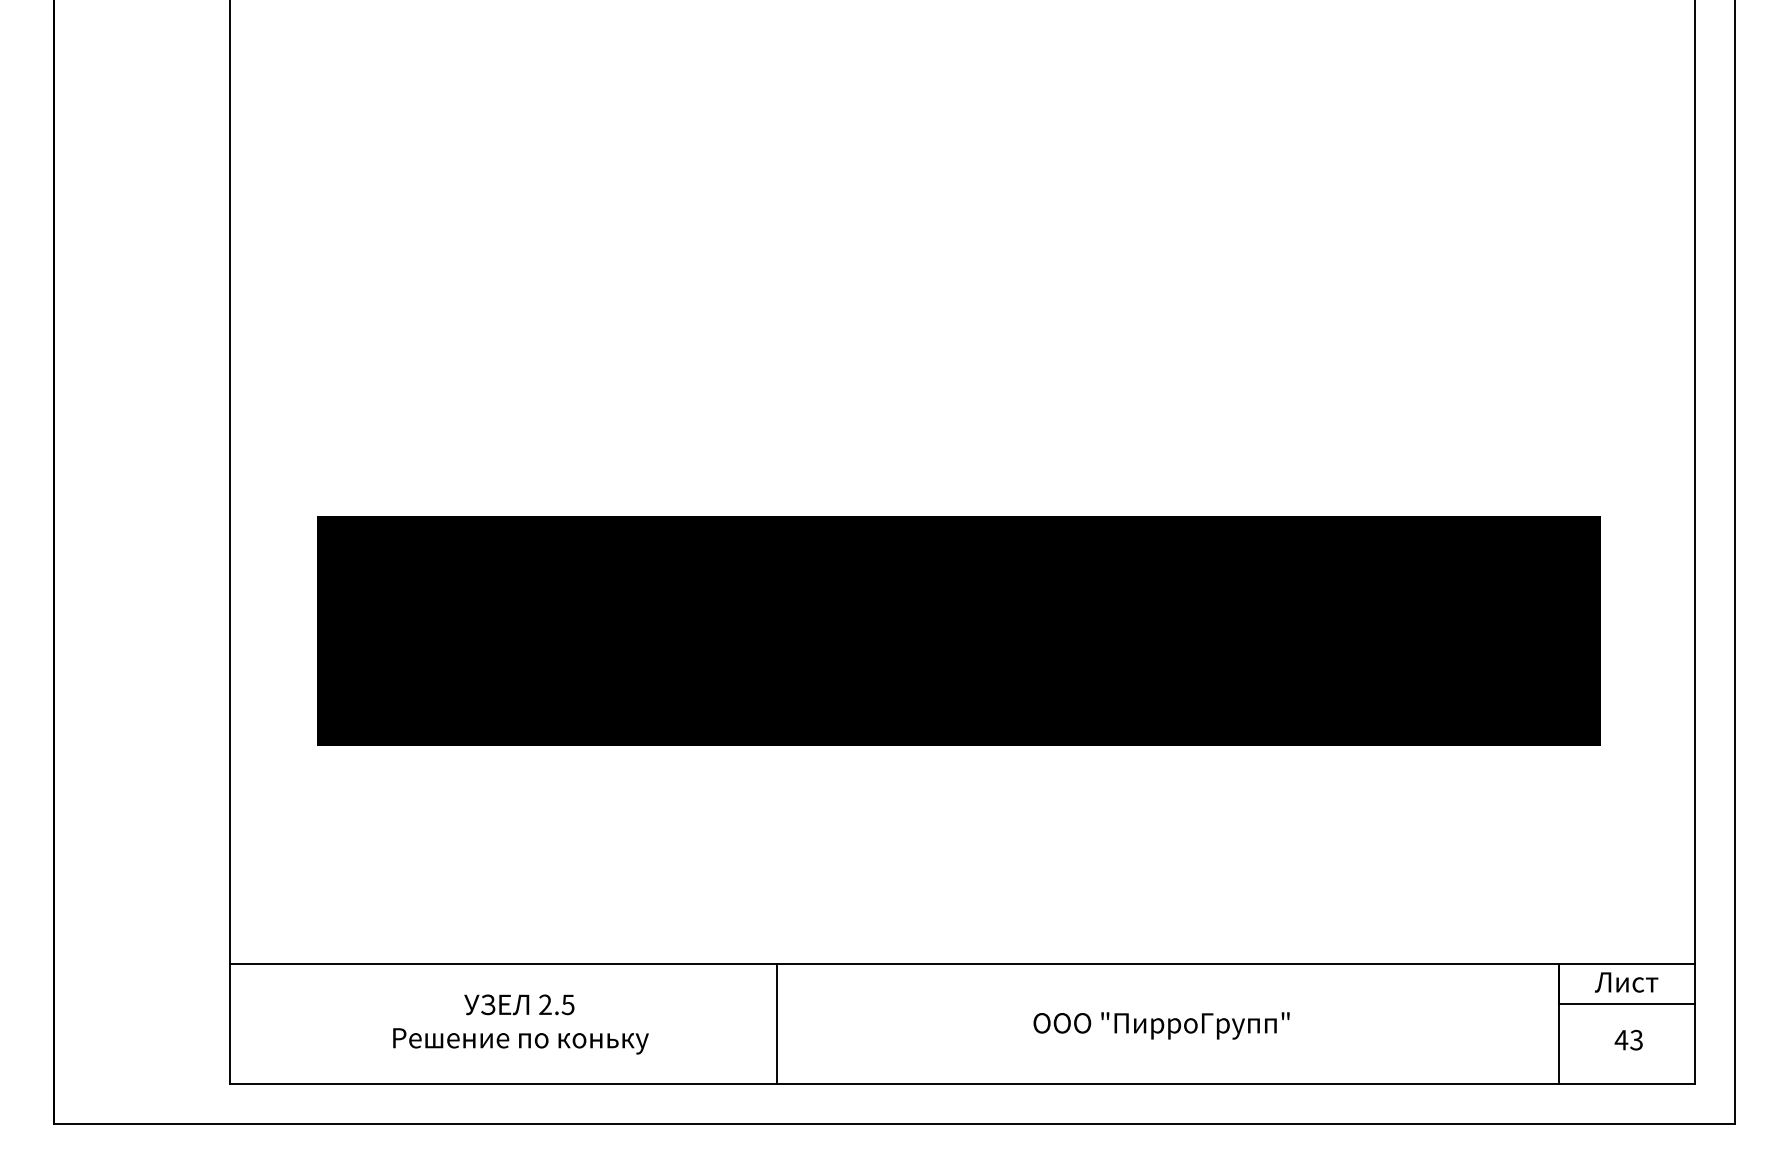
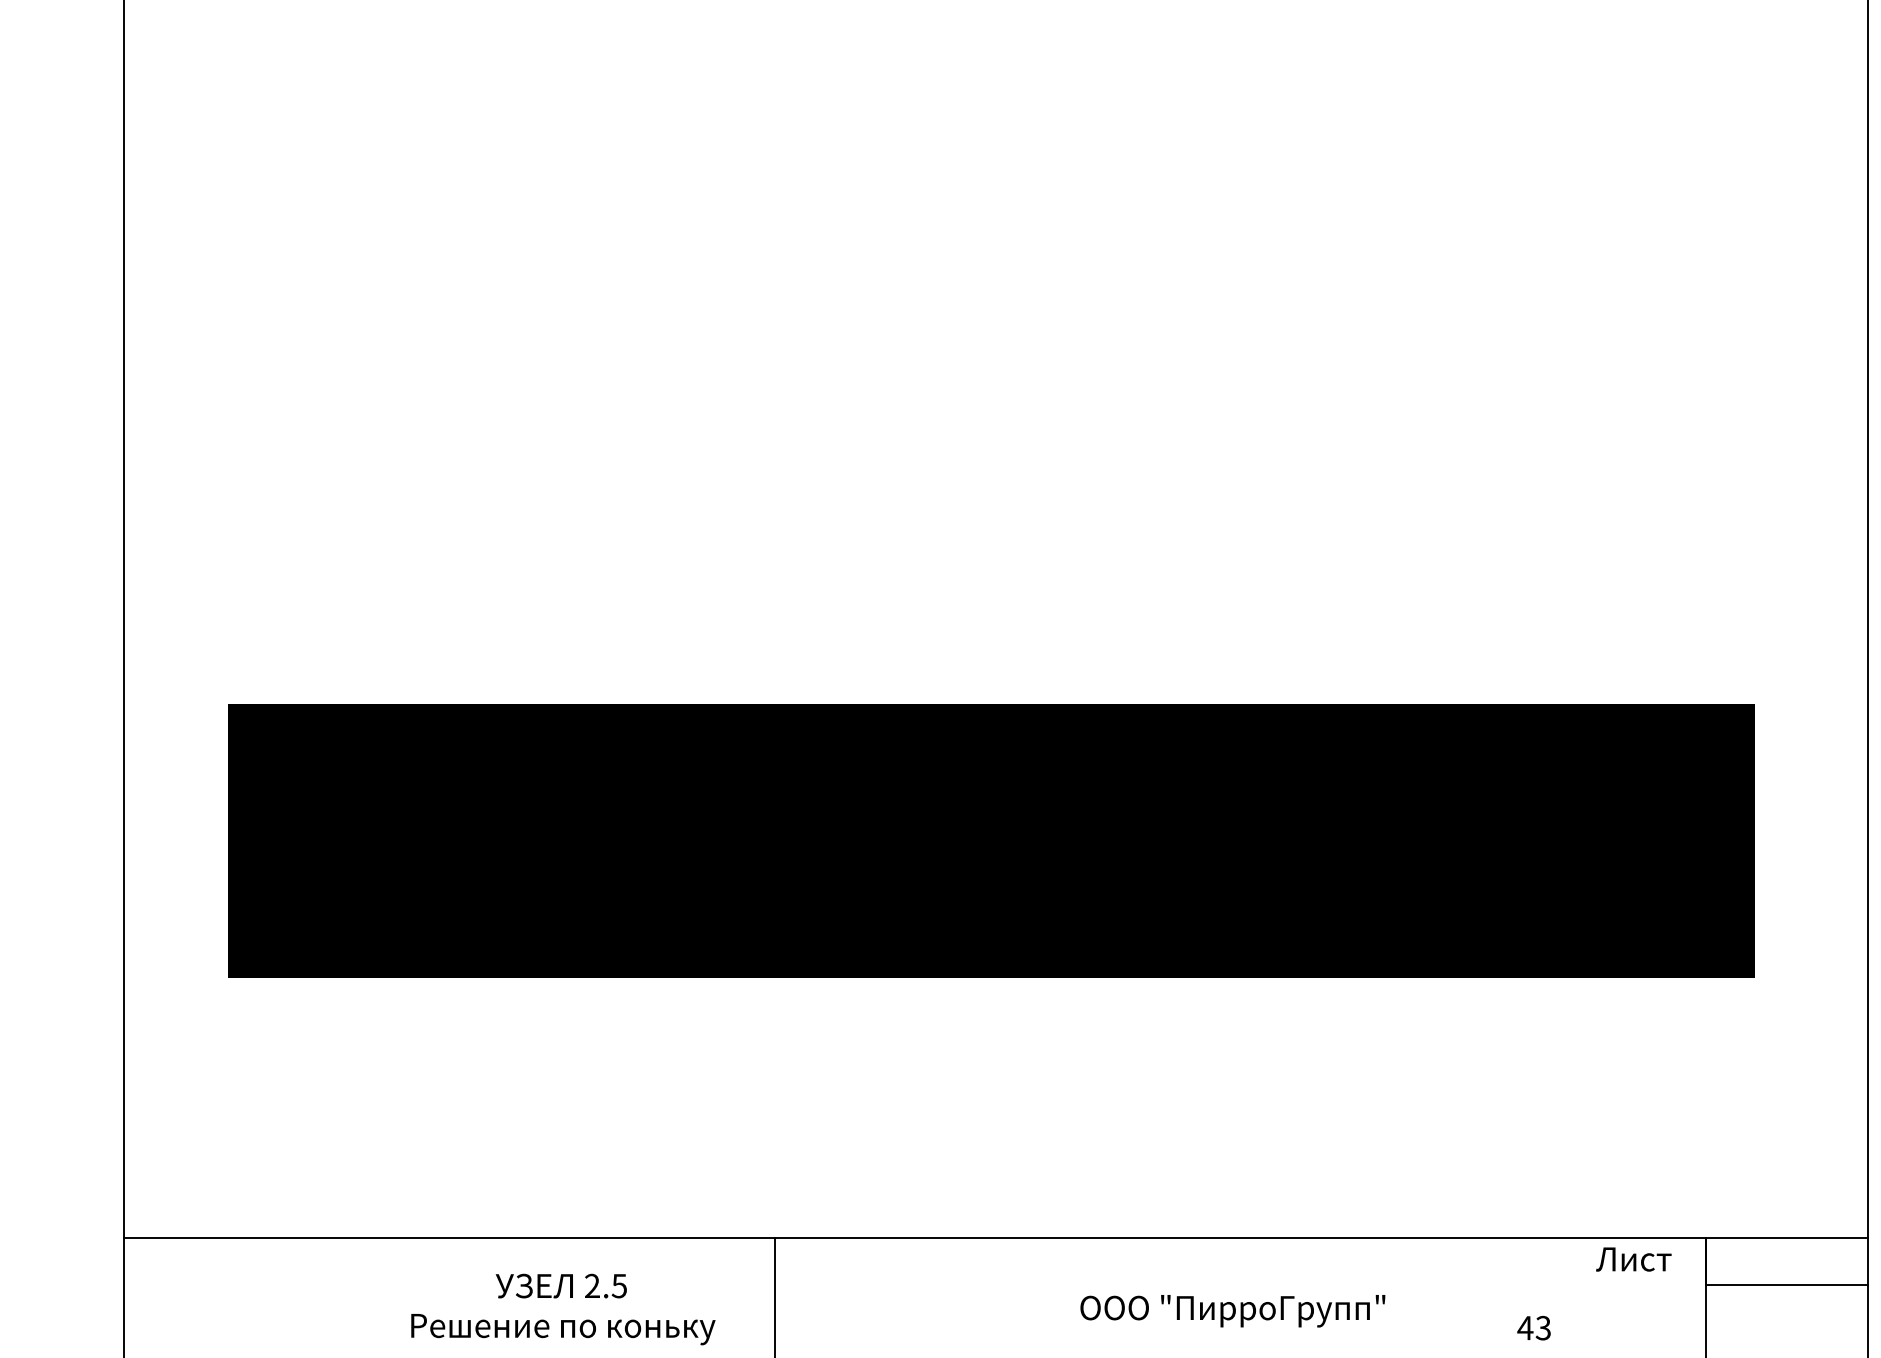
text: (1626, 982) -> (1633, 1259), moved
text: (520, 1024) -> (562, 1309), moved
text: (1628, 1039) -> (1533, 1327), moved

